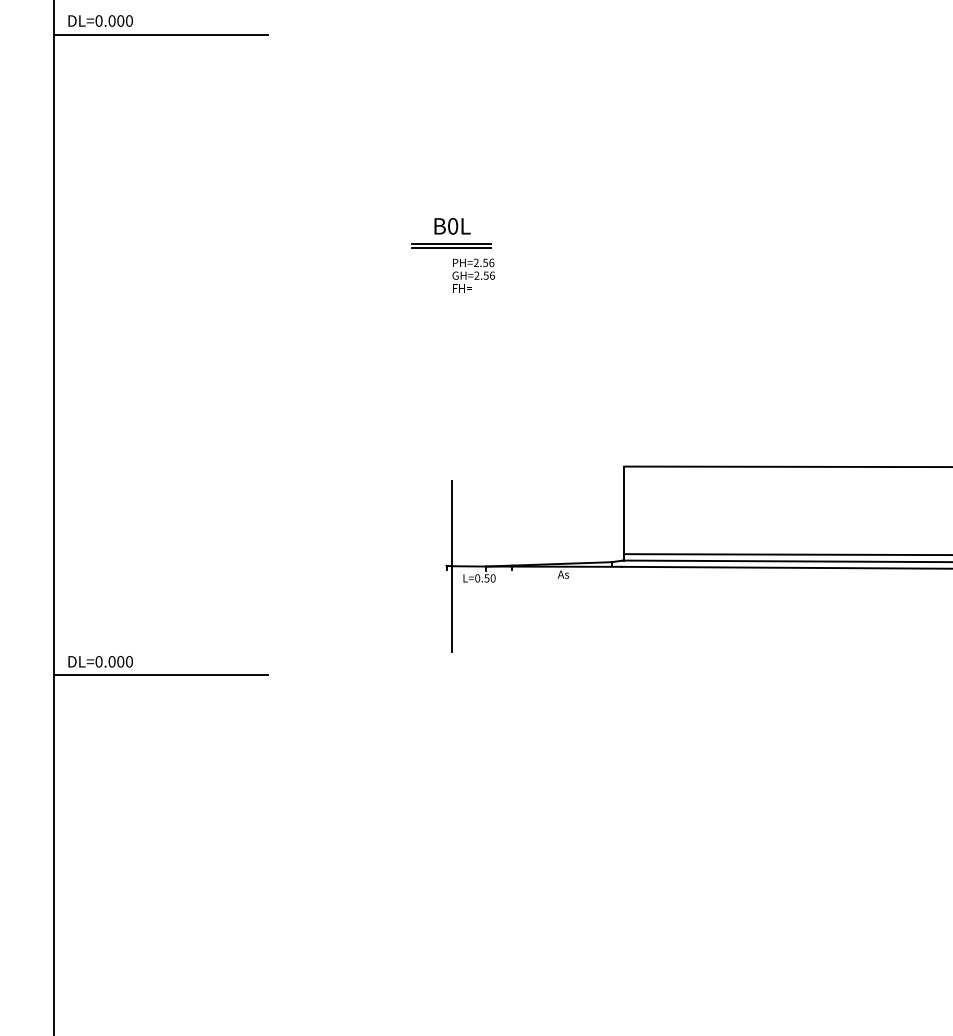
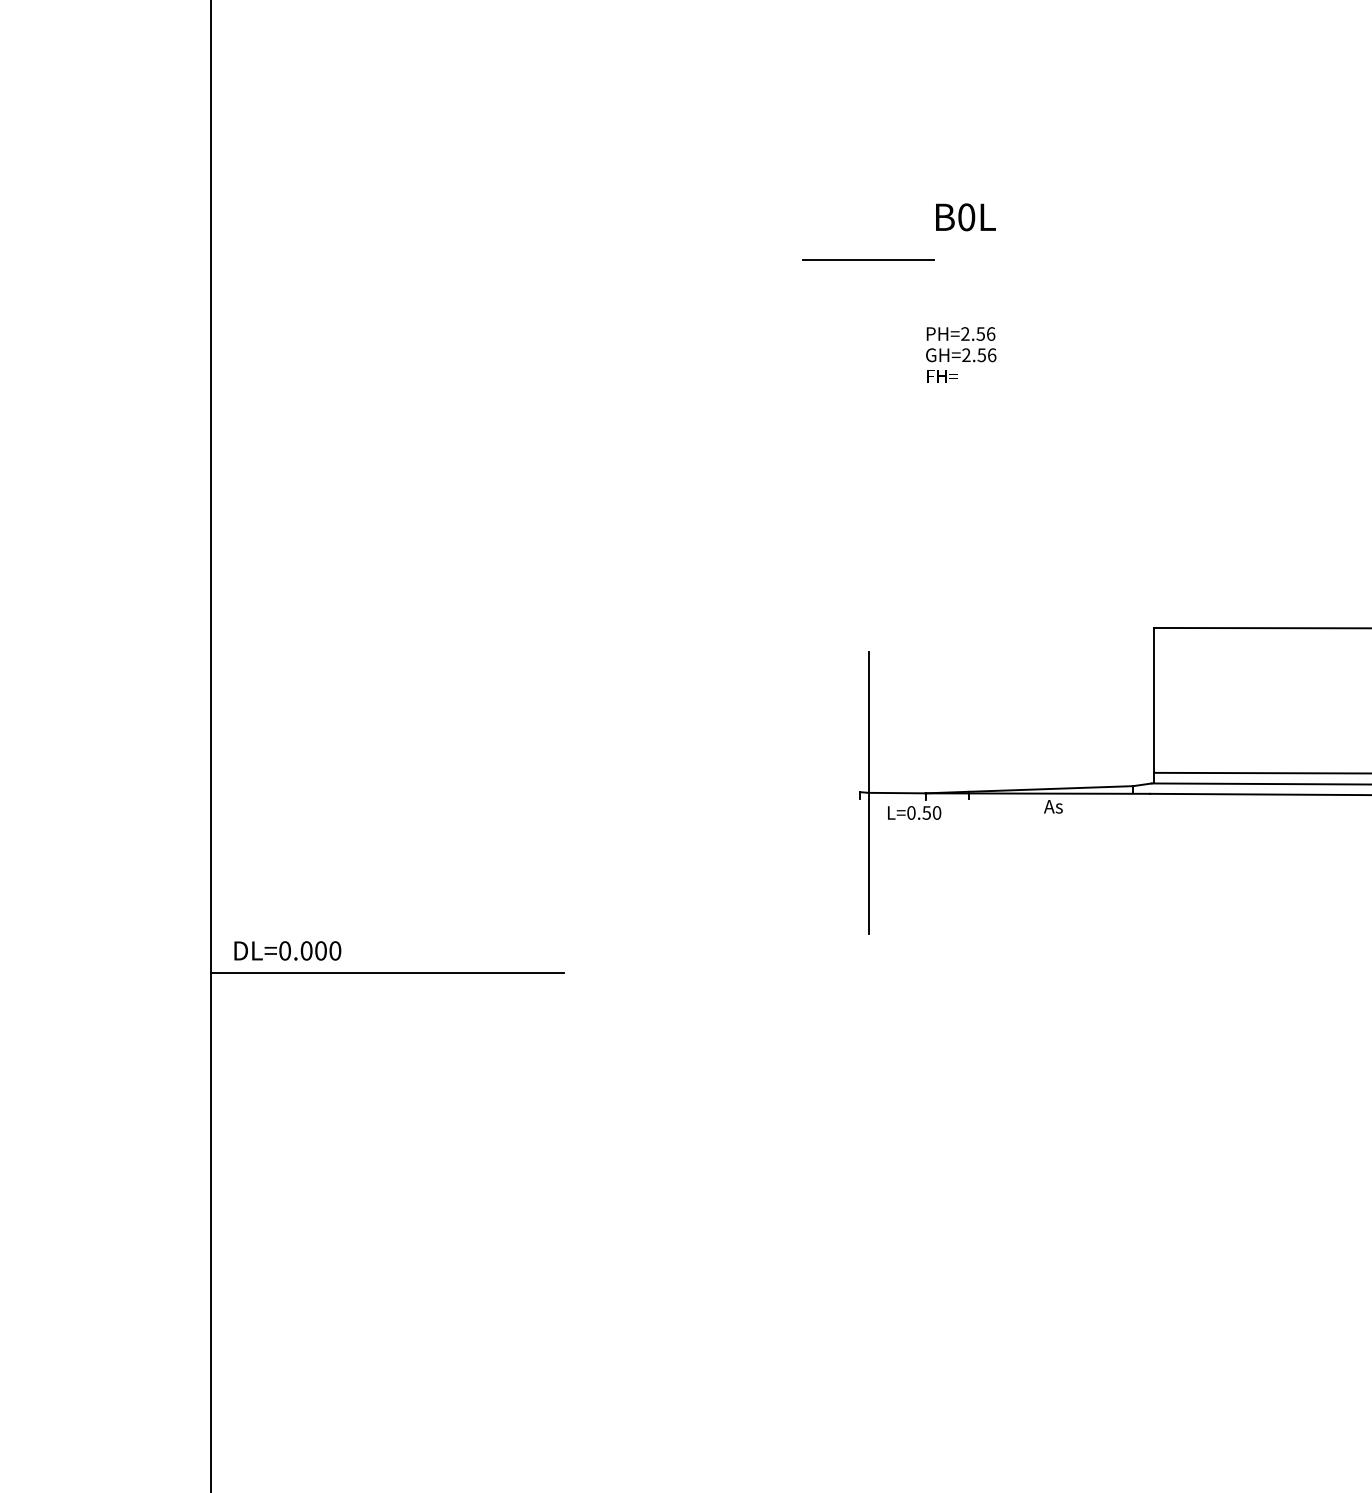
text: (452, 226) -> (965, 217), moved
line: (451, 248) -> (868, 267), removed
text: (473, 275) -> (960, 354), moved

